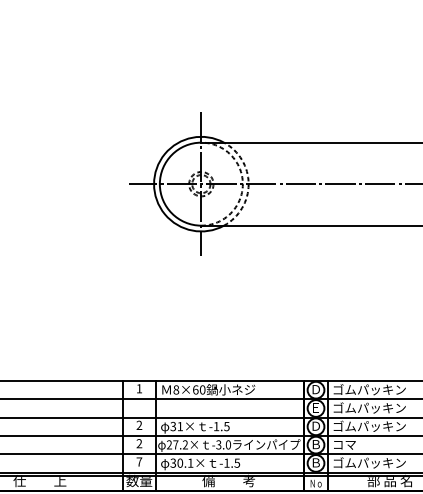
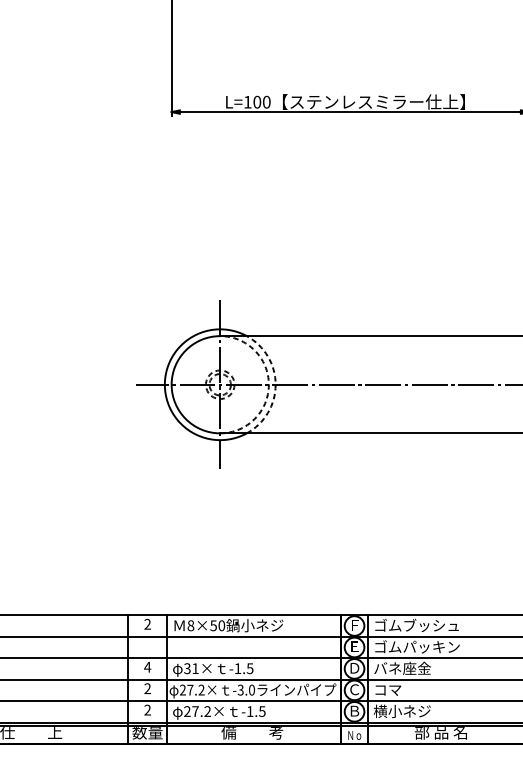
text: (139, 388) -> (147, 623), 1 -> 2
text: (381, 388) -> (431, 624), ゴムパッキン -> ゴムブッシュ
text: (195, 389) -> (213, 625), 8×60 -> 8×50
text: (315, 389) -> (354, 625), Ｄ -> Ｆ
text: (139, 424) -> (147, 666), 2 -> 4
text: (368, 425) -> (416, 667), ゴムパッキン -> バネ座金
text: (315, 444) -> (354, 689), Ｂ -> Ｃ
text: (139, 461) -> (147, 709), 7 -> 2
text: (181, 463) -> (197, 711), 30.1× -> 27.2×
text: (368, 463) -> (416, 711), ゴムパッキン -> 横小ネジ

